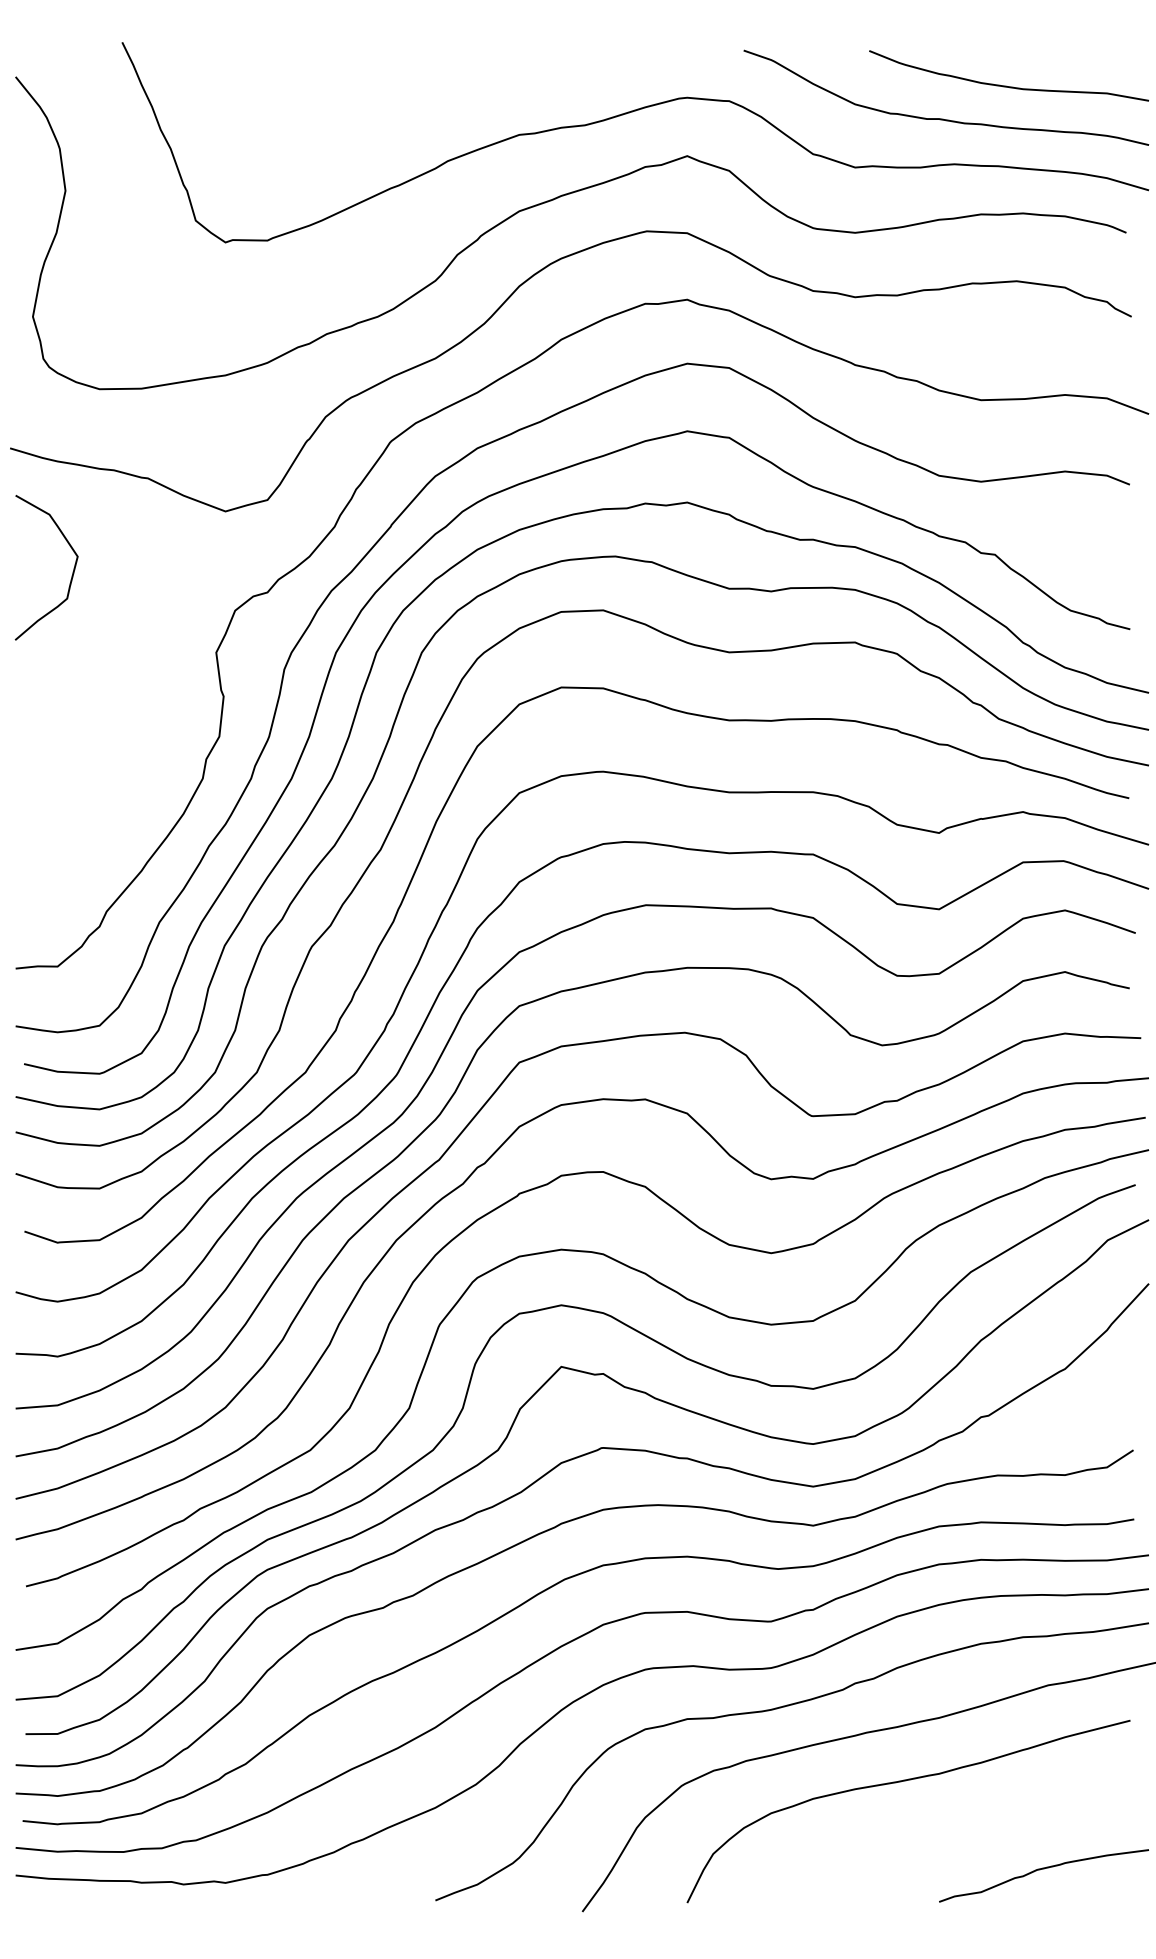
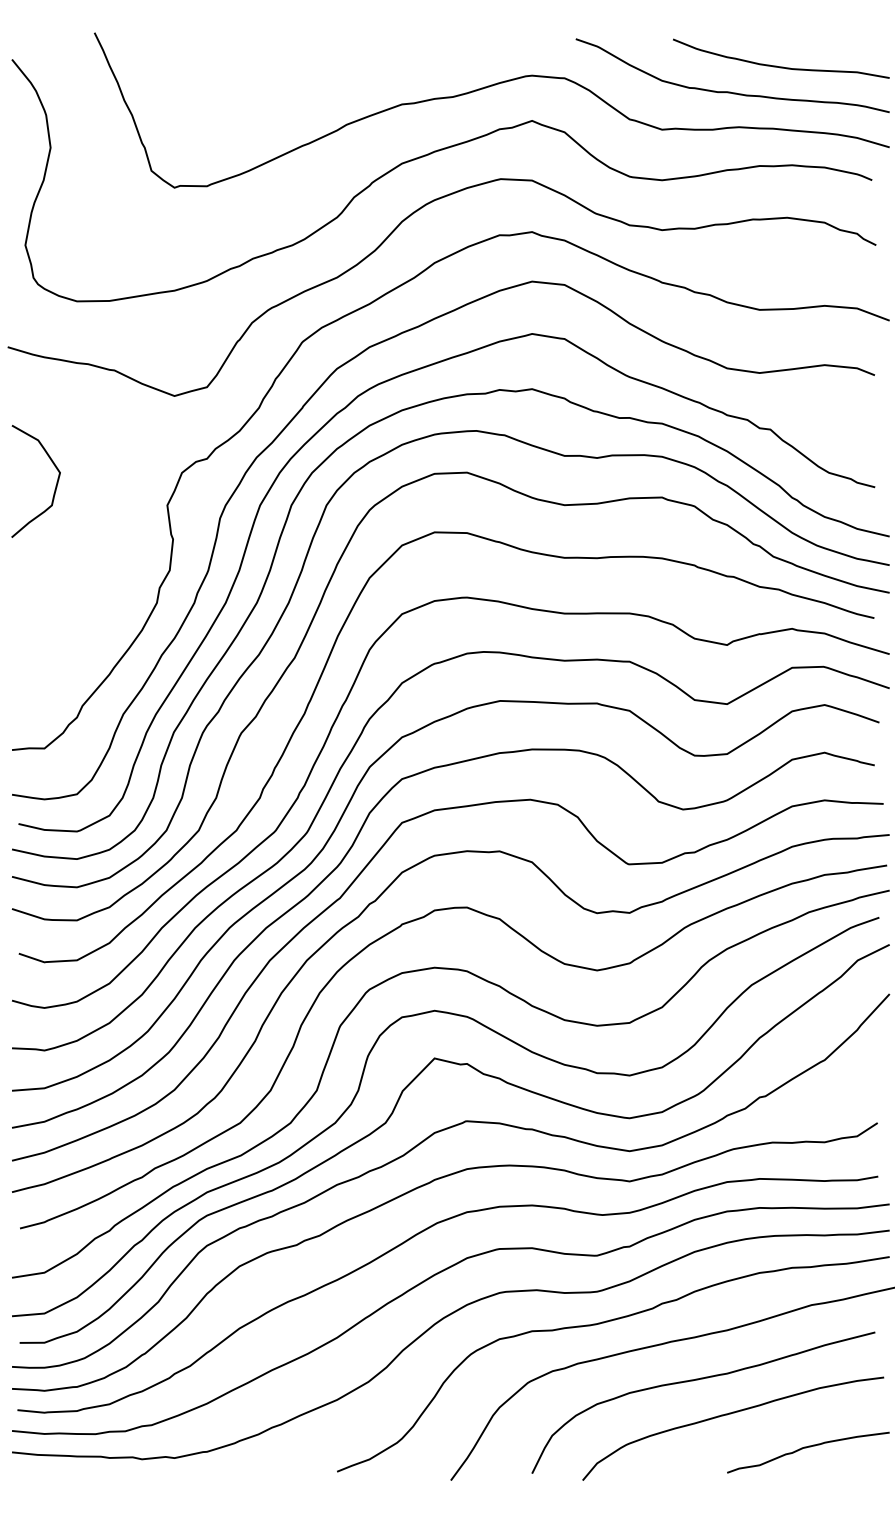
curve: (71, 575) -> (55, 487), moved
curve: (943, 1826) -> (730, 1414), added

